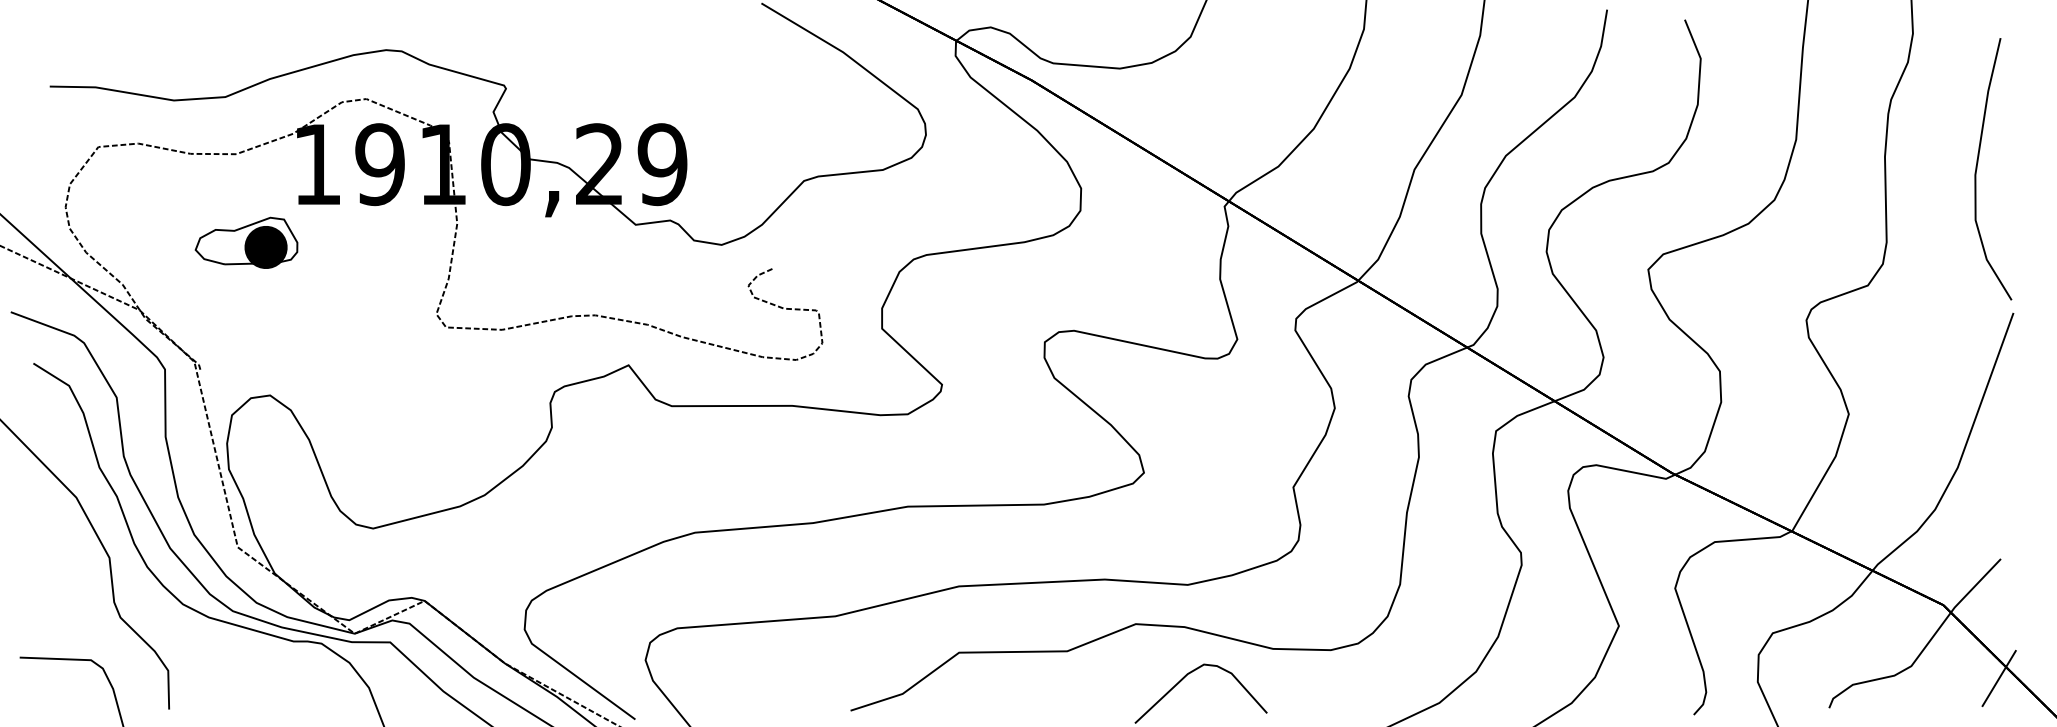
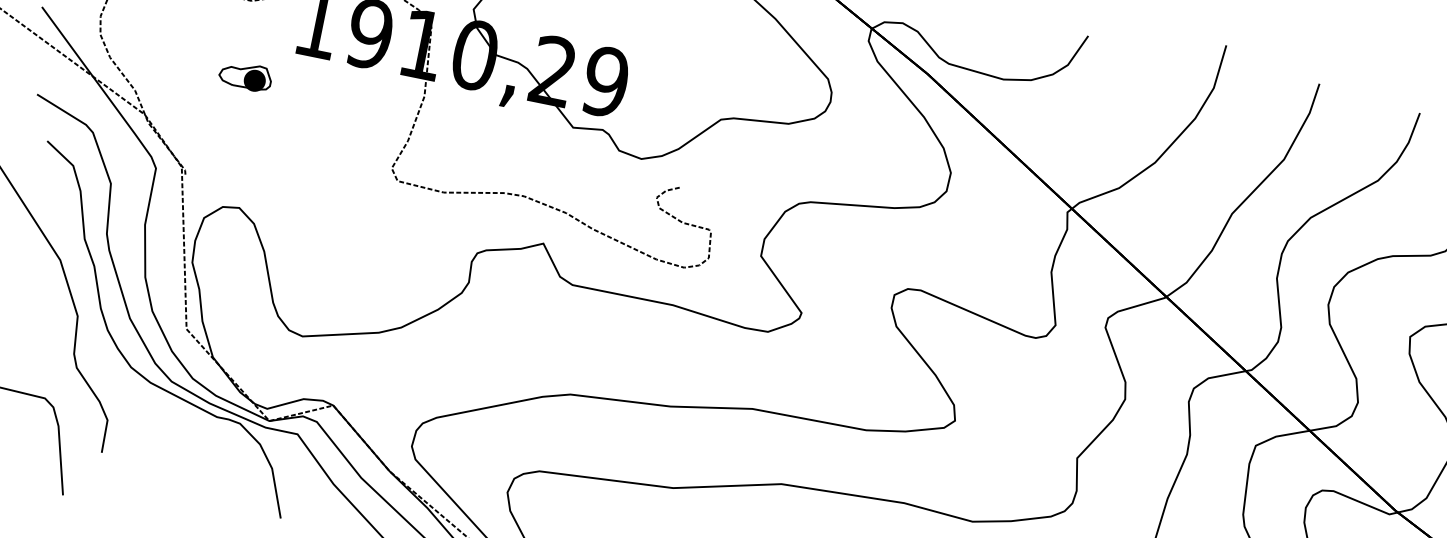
part: (246, 242) -> (245, 76), size x0.6

